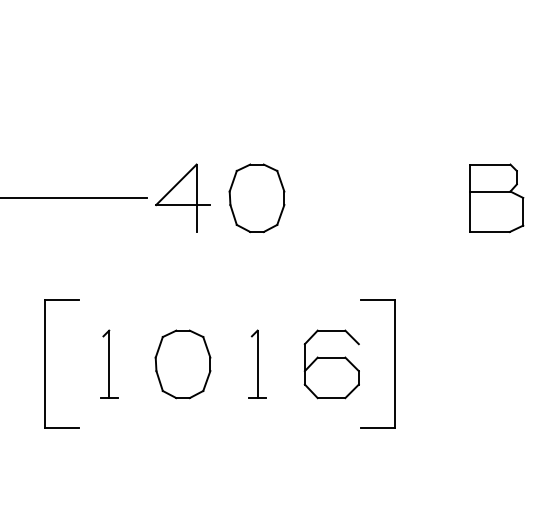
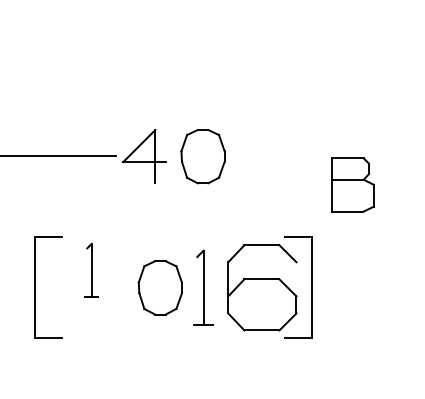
part: (496, 197) -> (352, 184), moved
part: (109, 363) -> (91, 269), moved
part: (257, 363) -> (203, 287), size x1.4
part: (182, 364) -> (159, 288), moved
part: (331, 364) -> (261, 288), size x1.6

